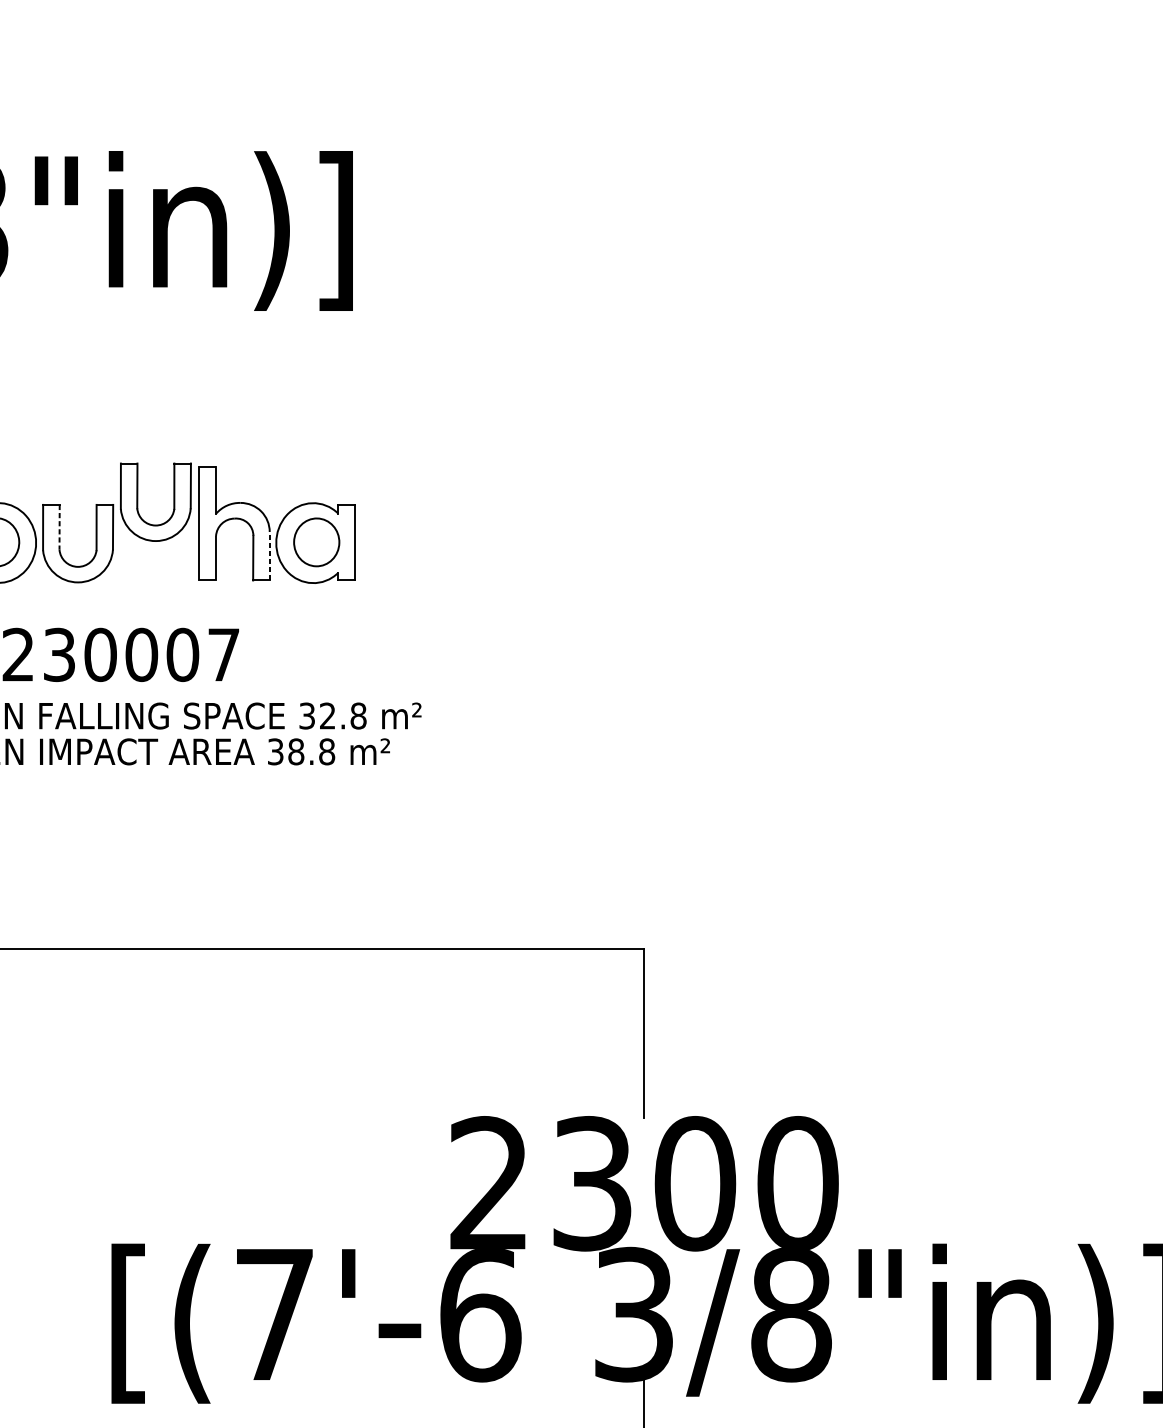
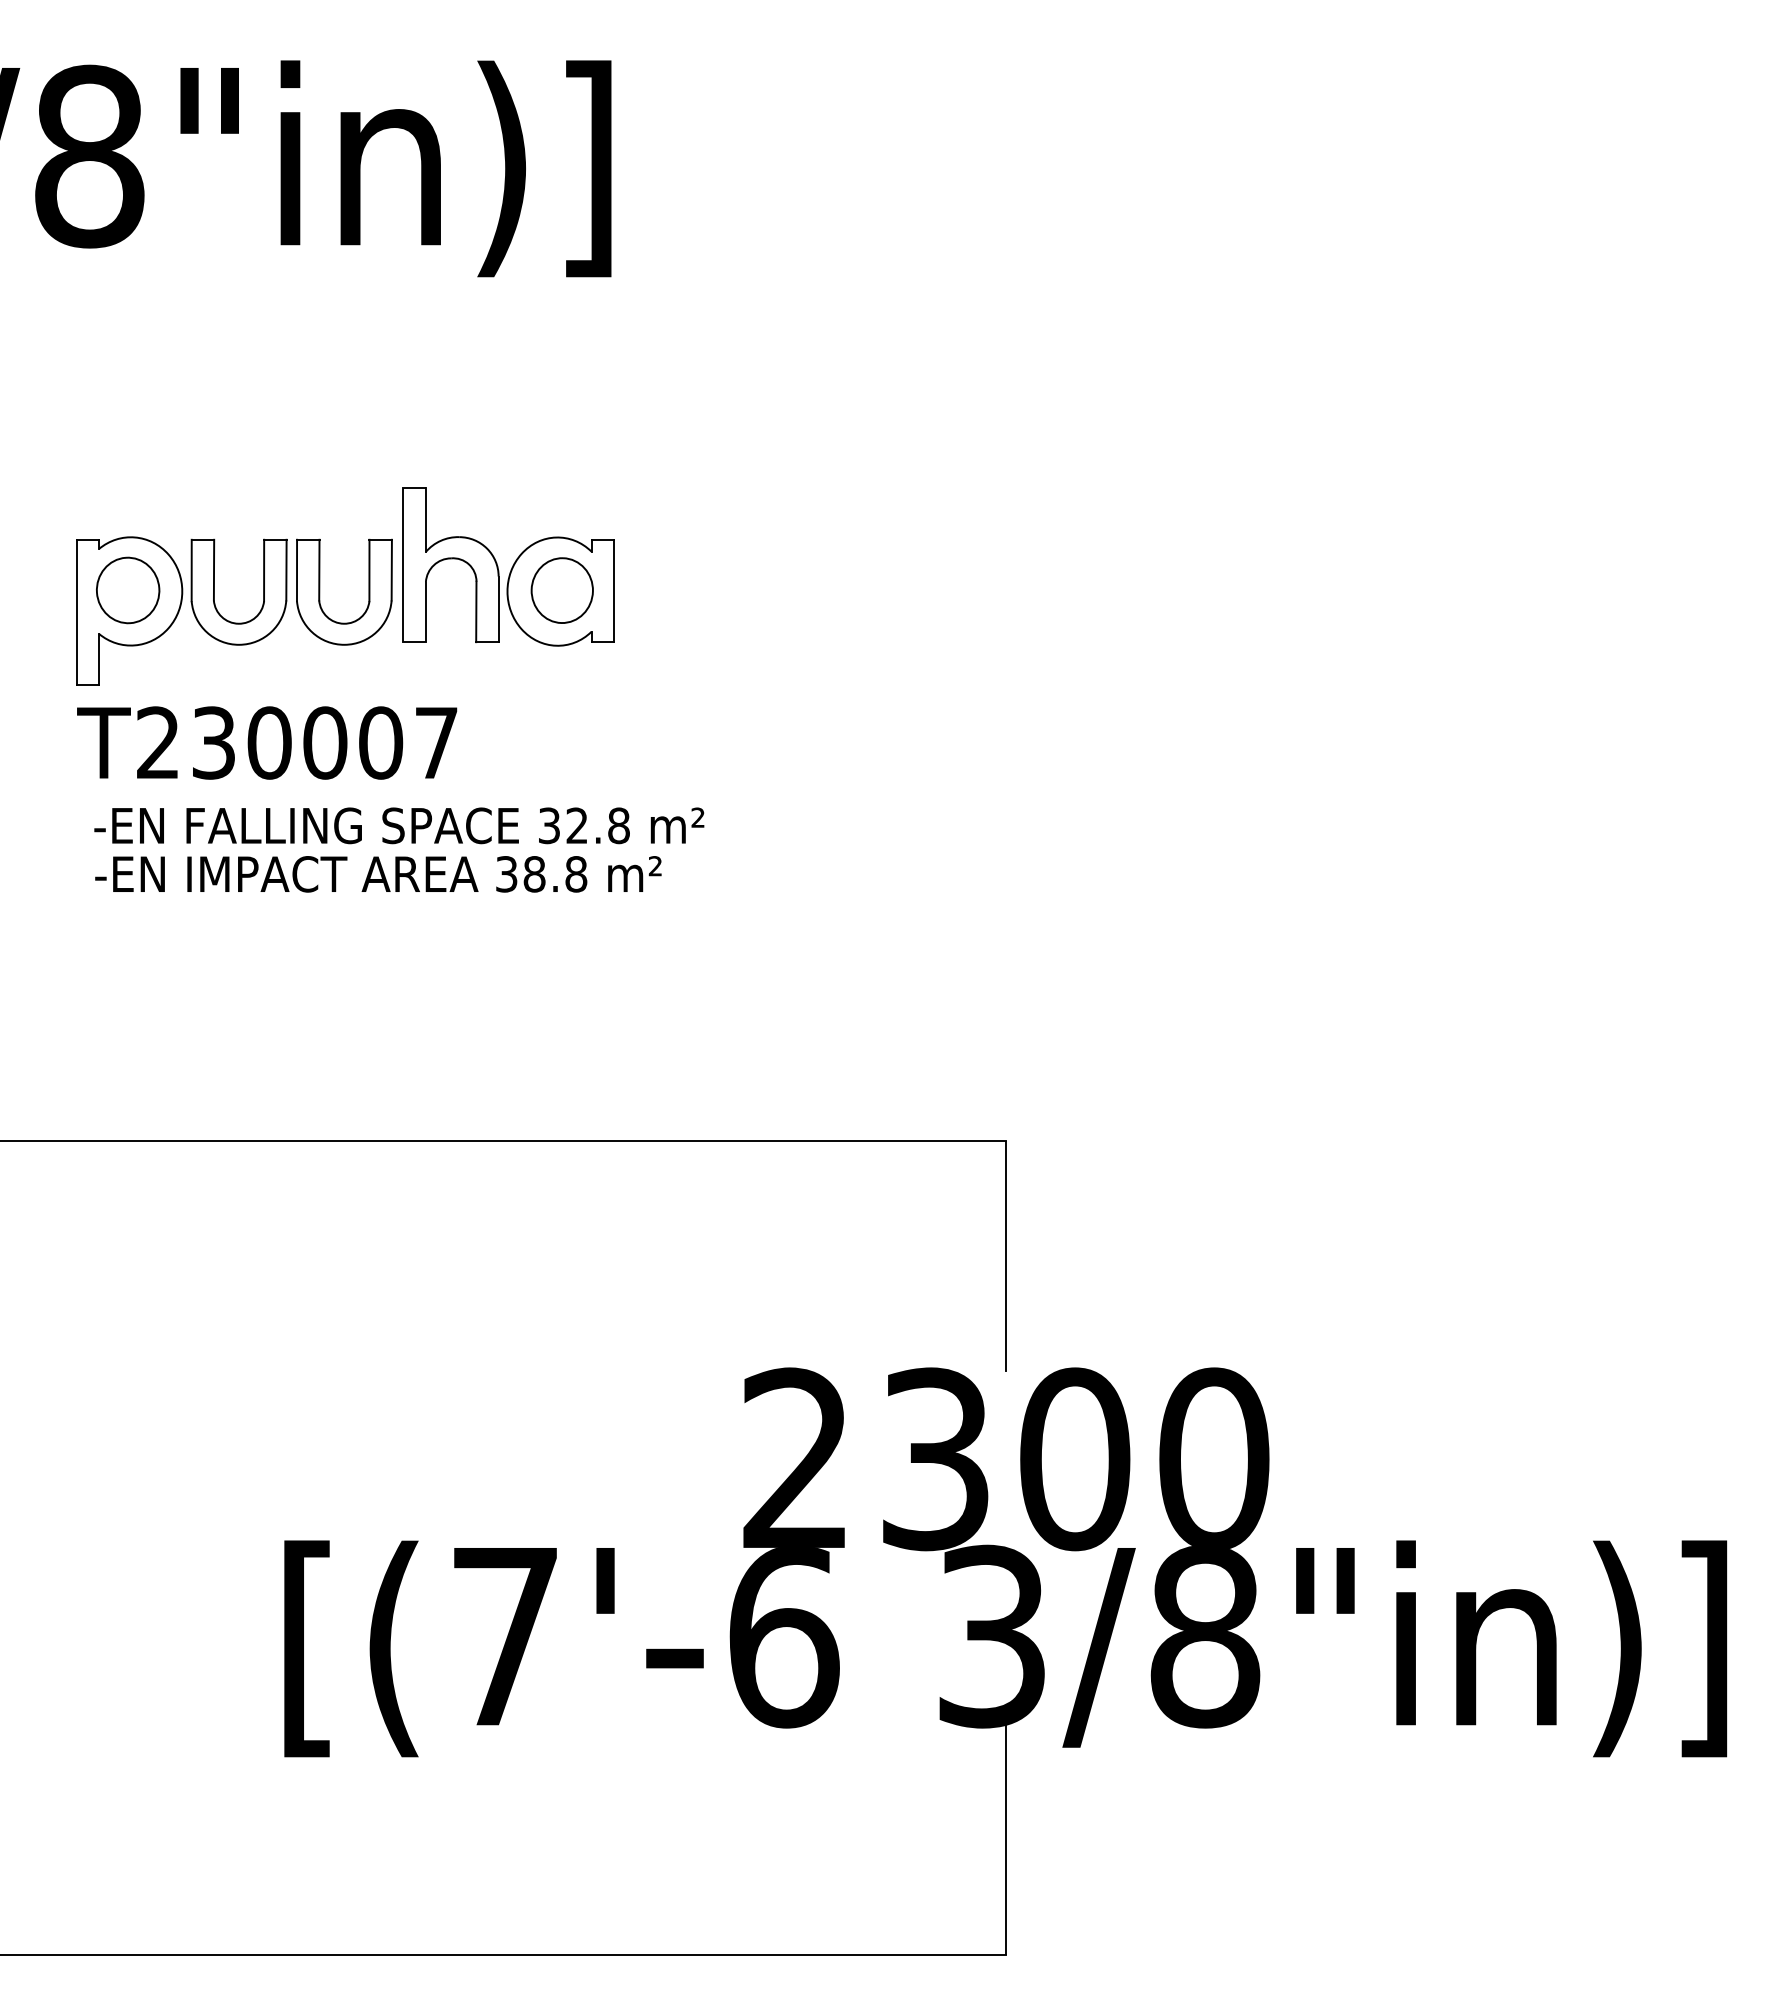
part: (138, 501) -> (320, 591), moved
line: (59, 527) -> (214, 570), dashed -> solid
line: (269, 556) -> (498, 609), dashed -> solid

